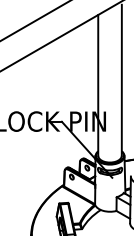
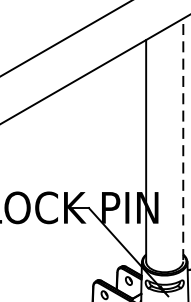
line: (121, 80) -> (182, 143), solid -> dashed

